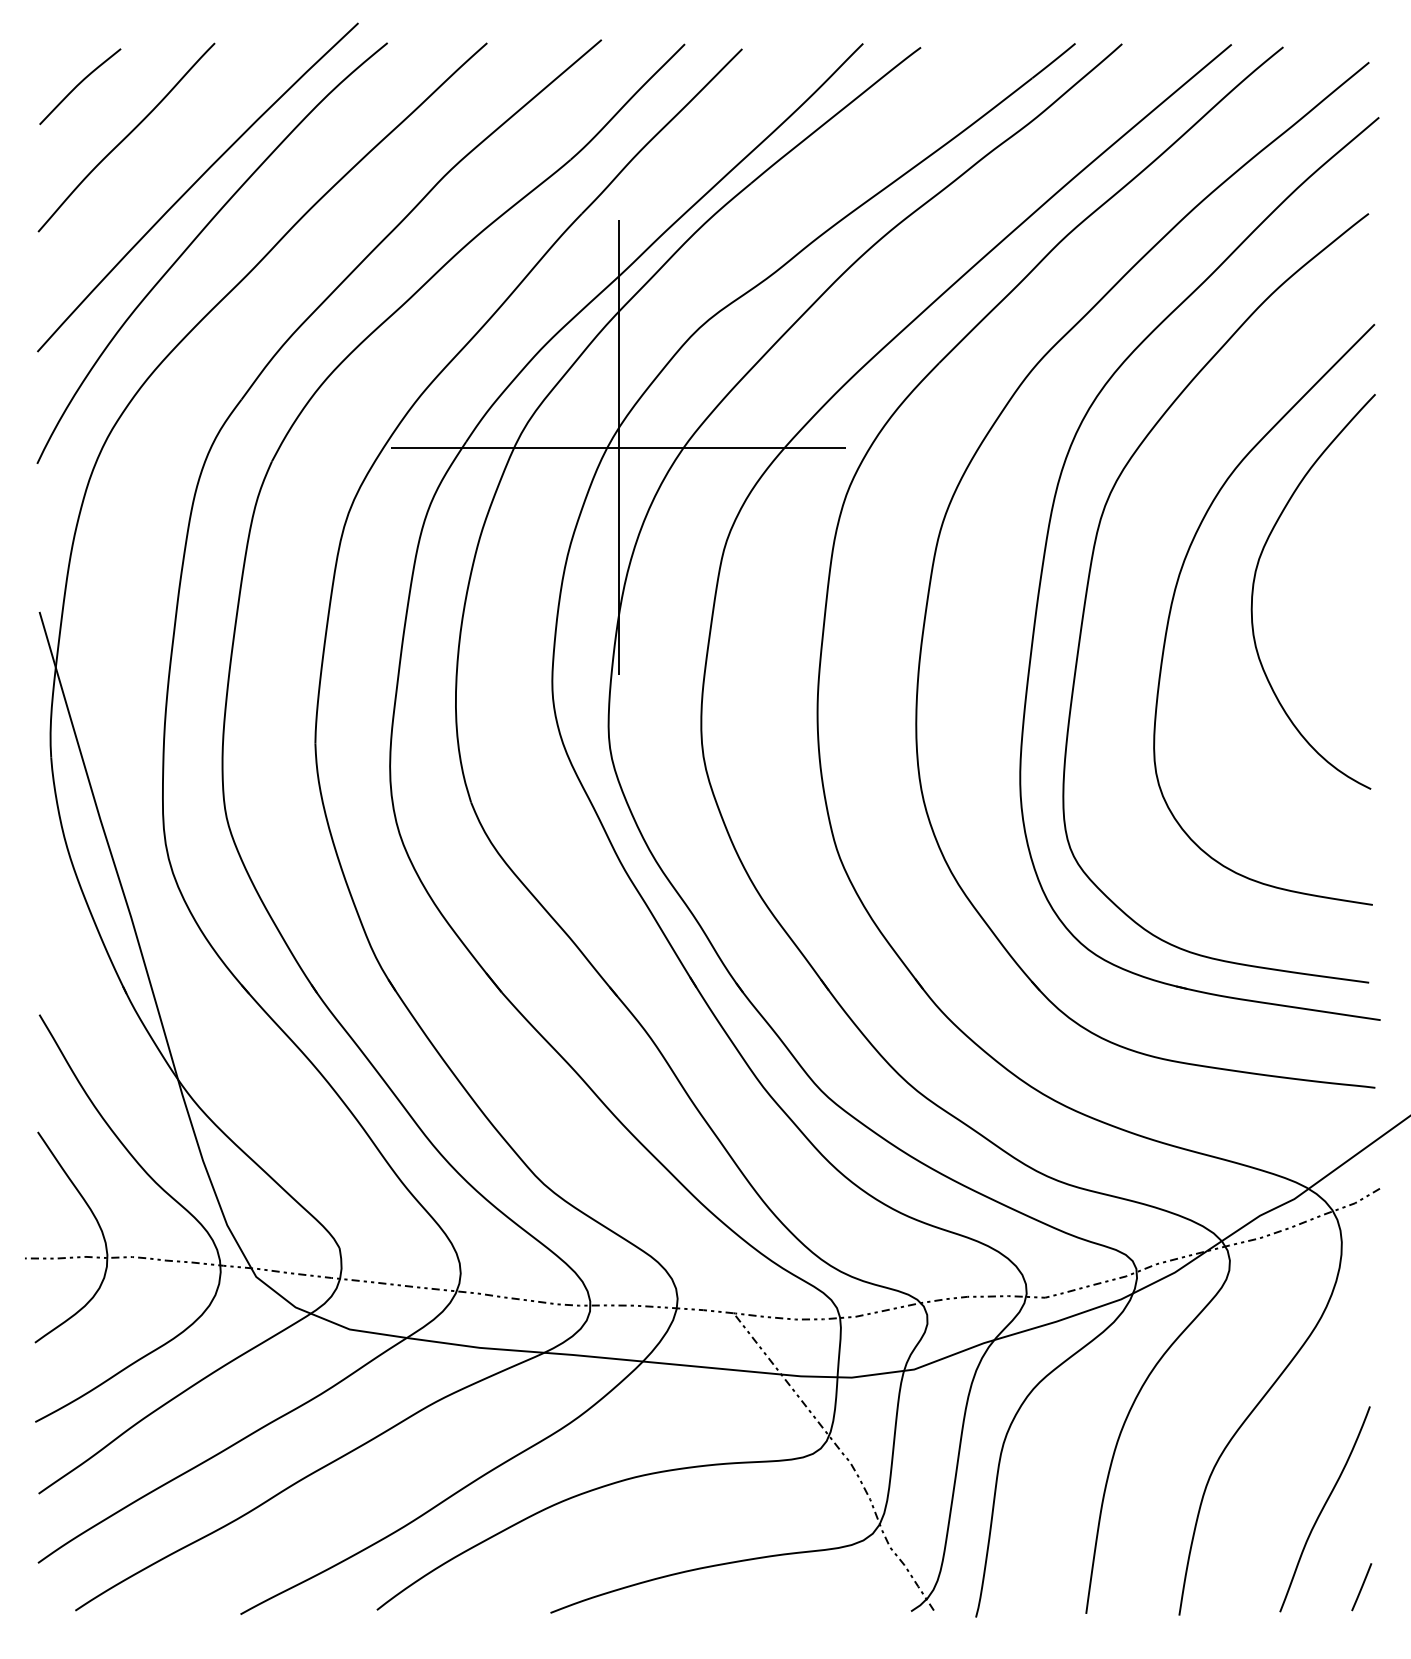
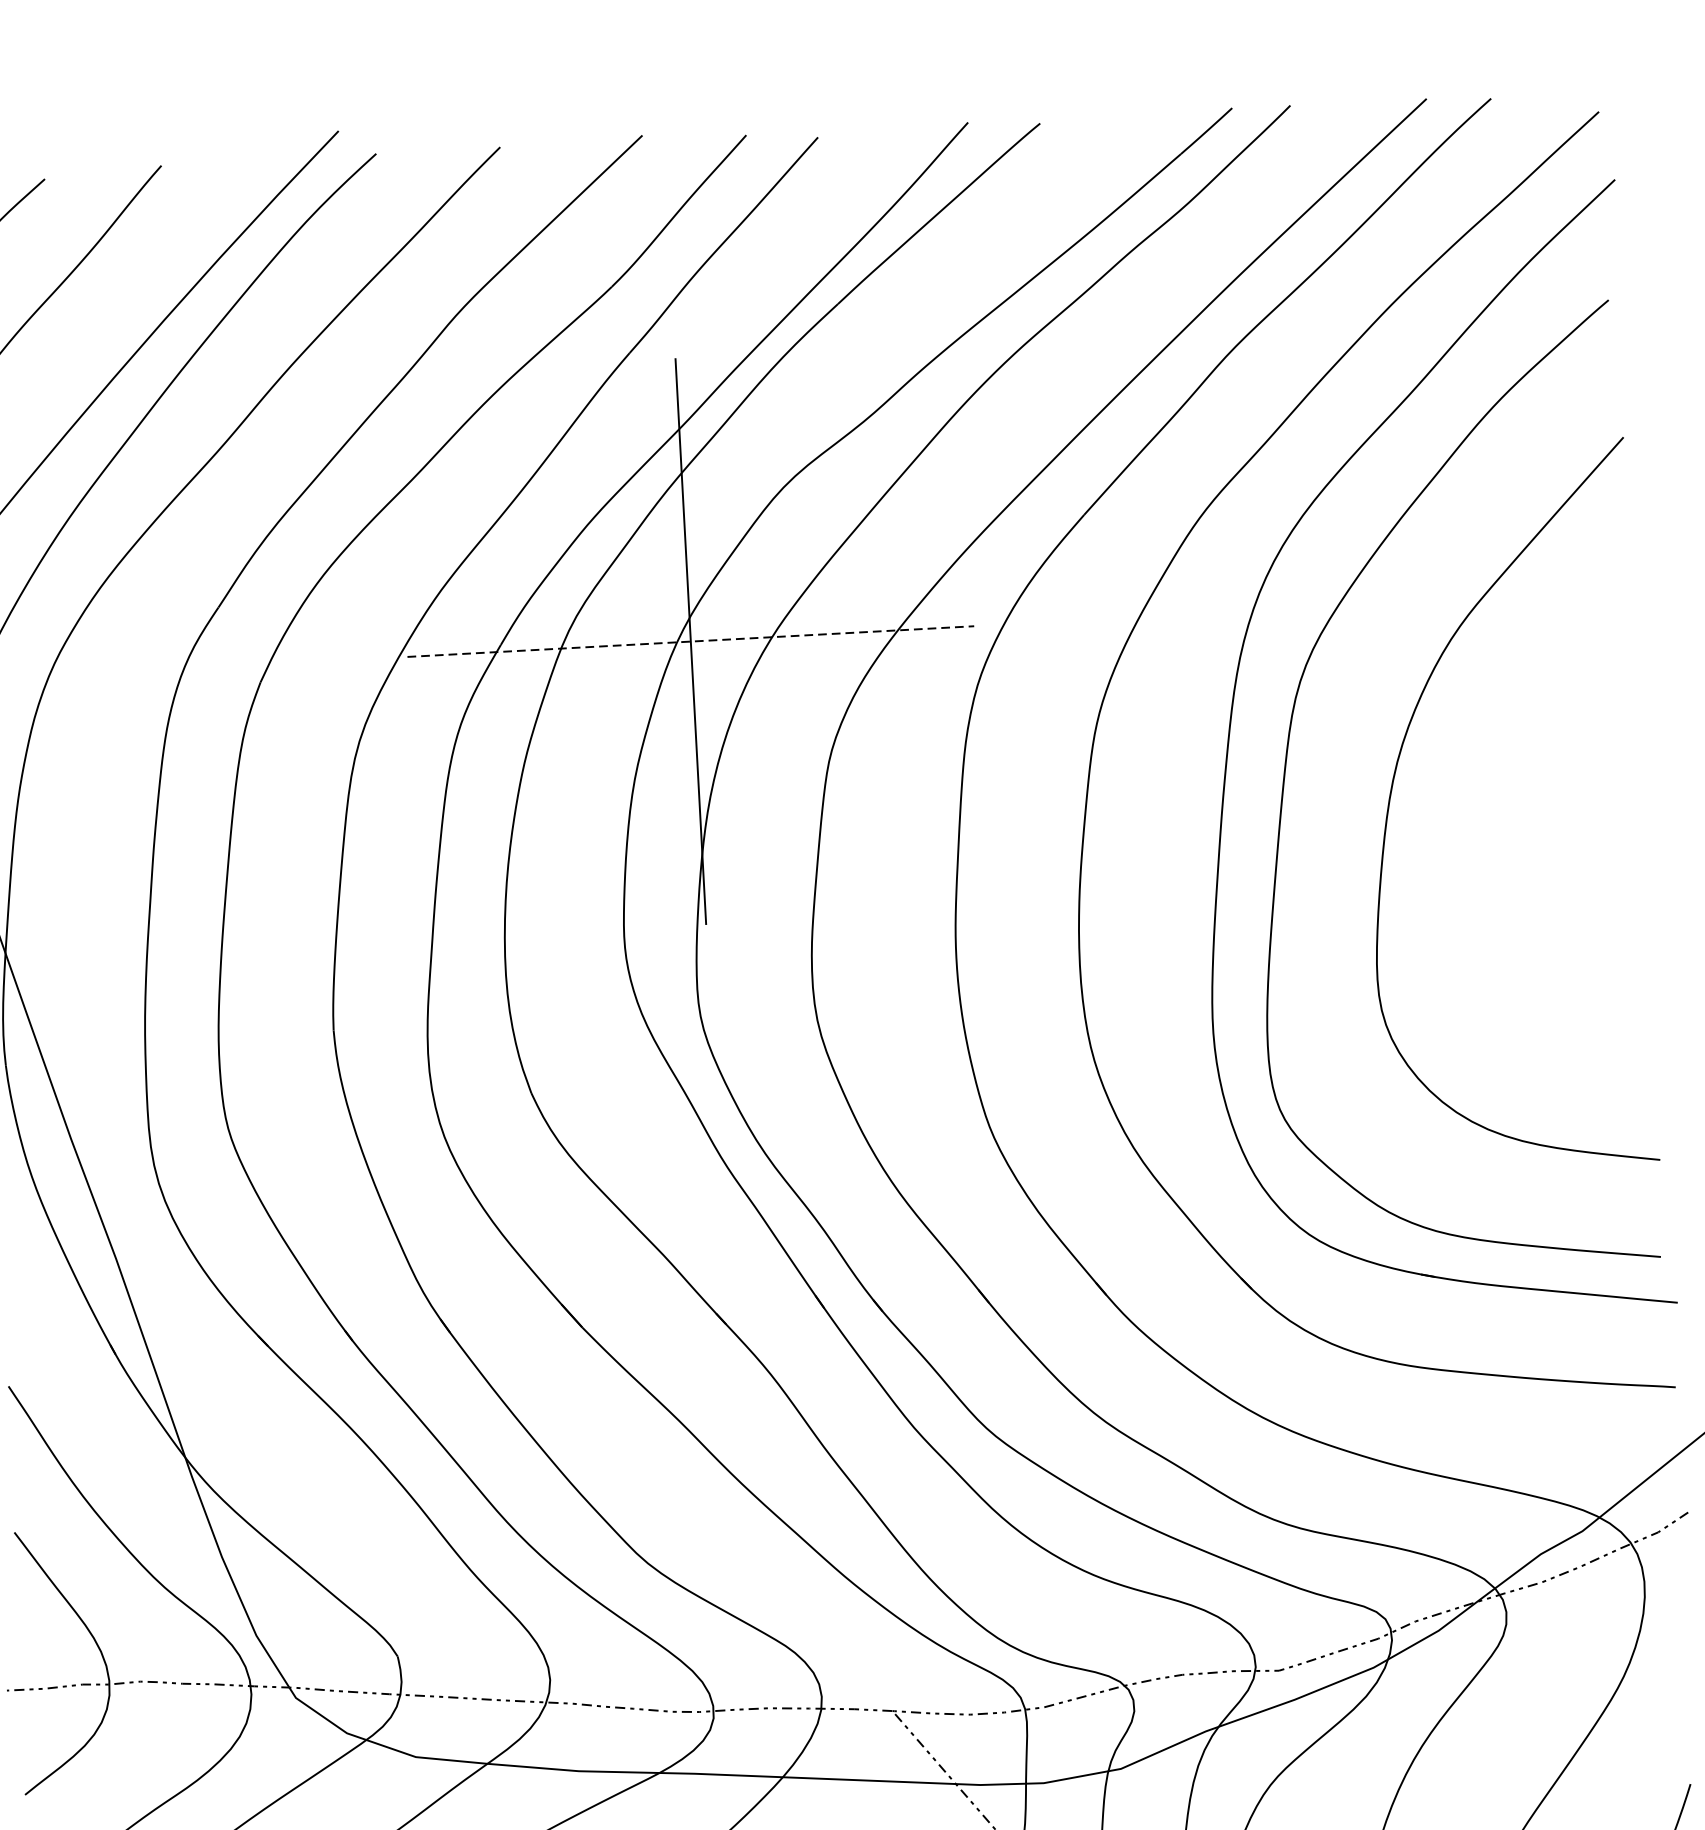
line: (618, 447) -> (690, 641), solid -> dashed
curve: (1255, 579) -> (1492, 762), removed

